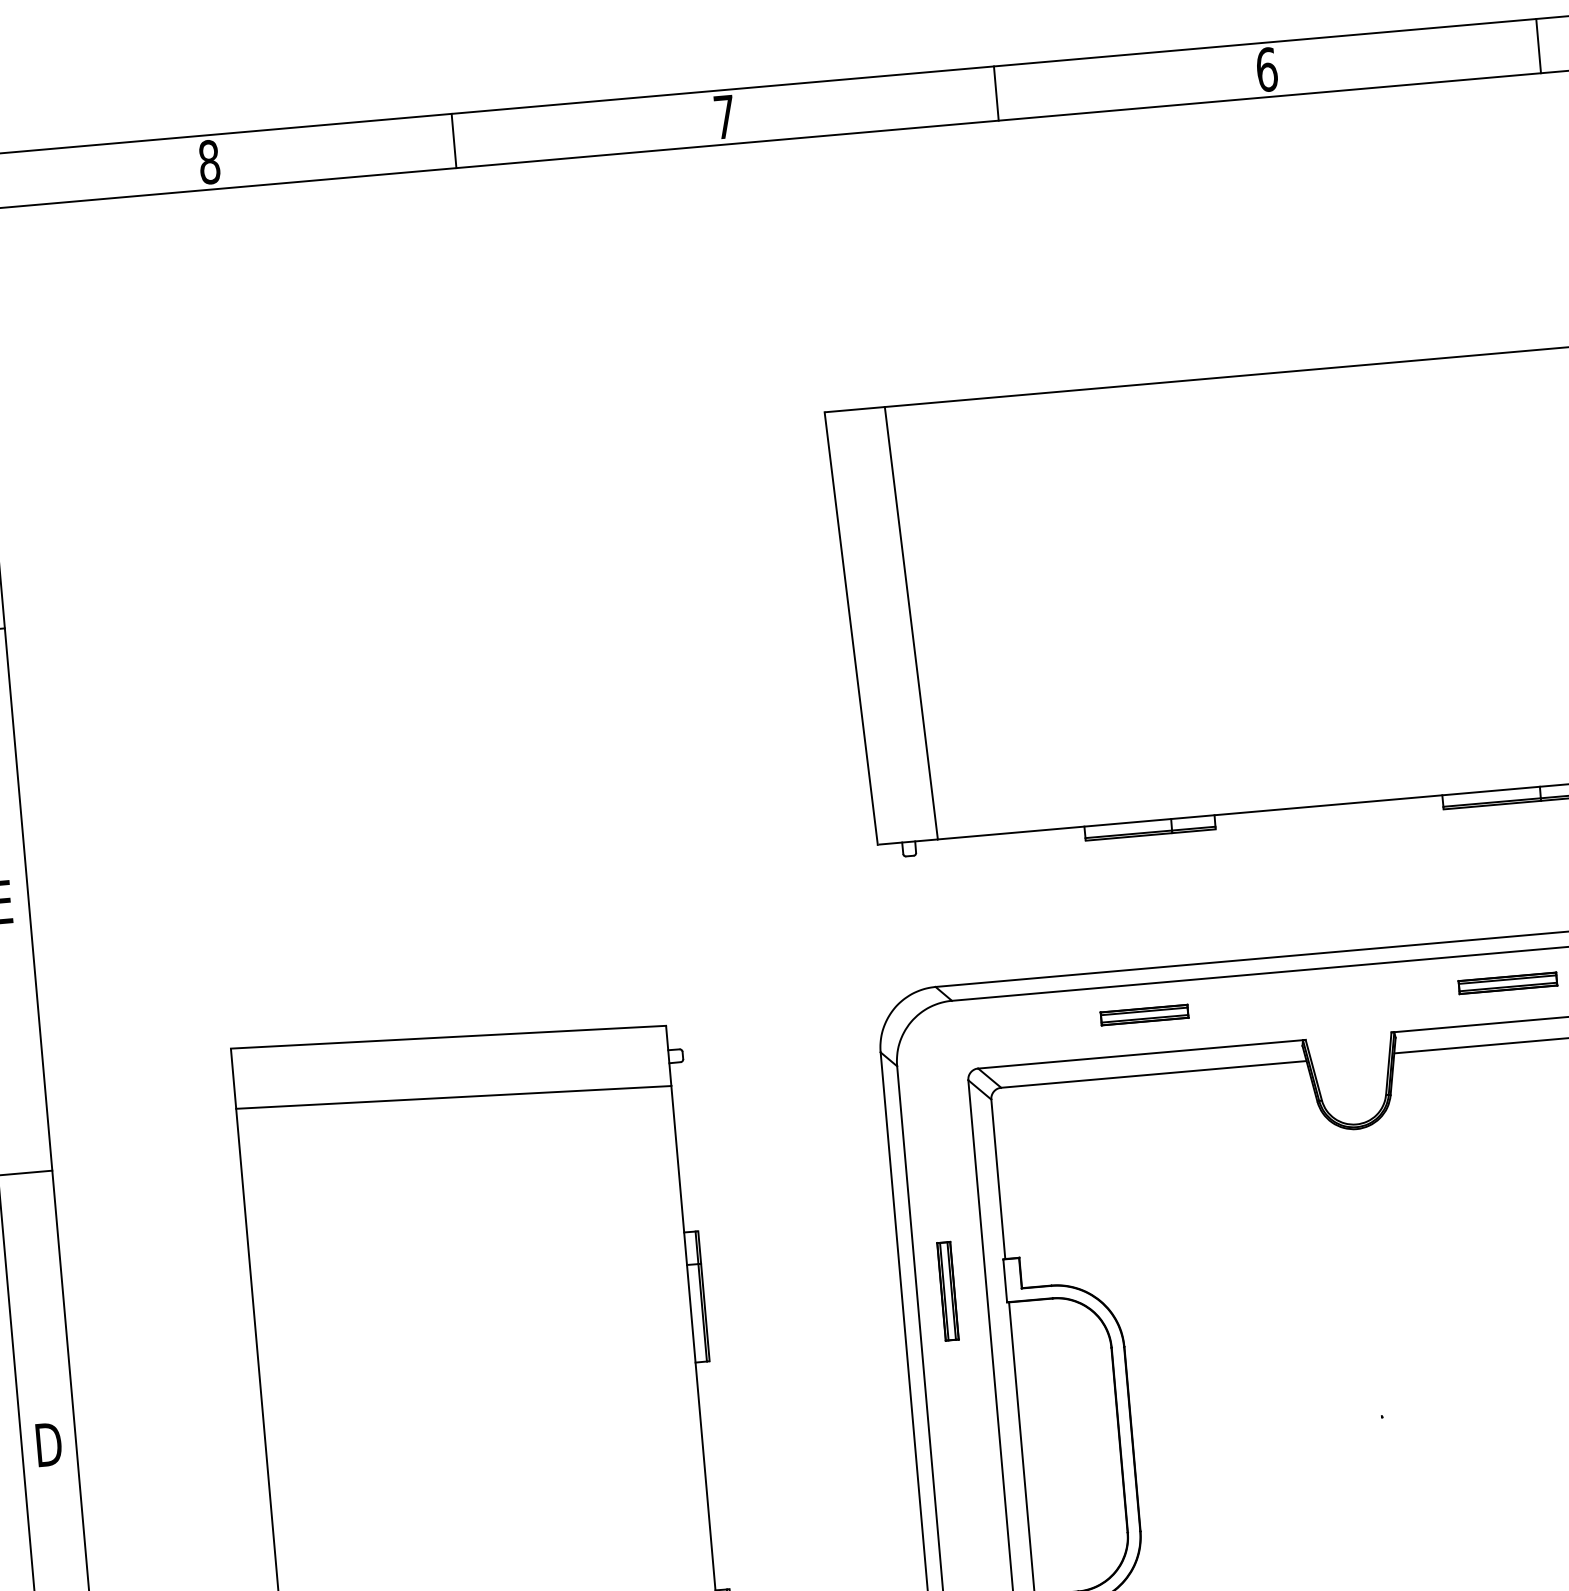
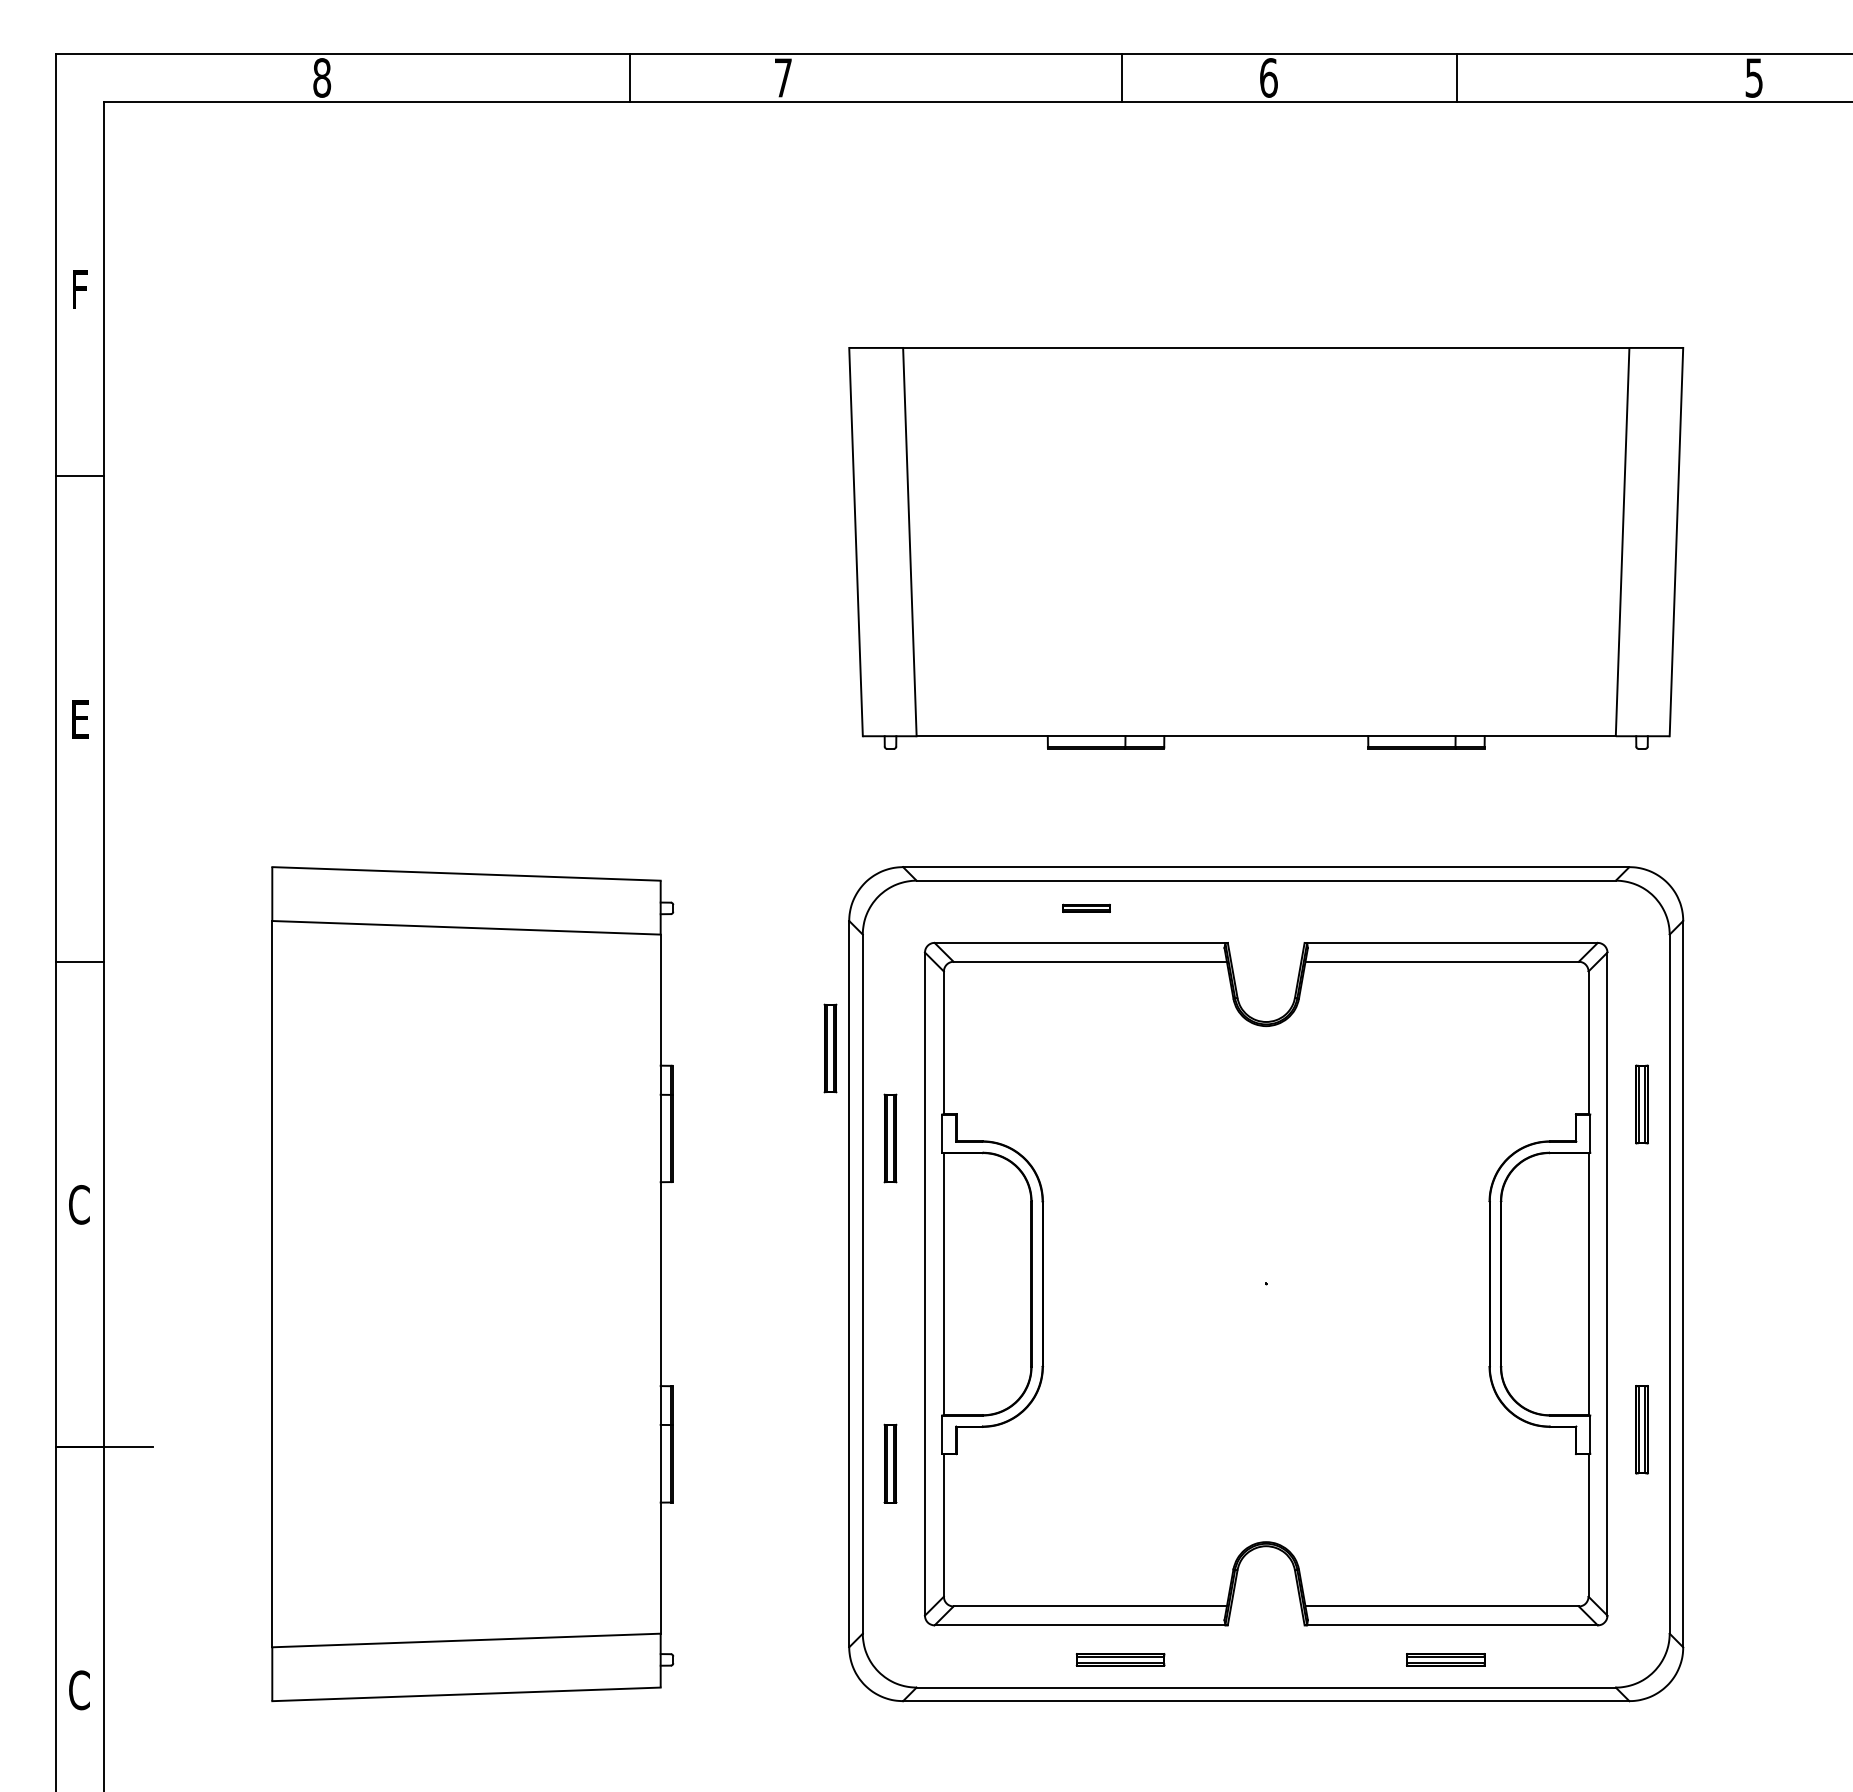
line: (1539, 45) -> (1457, 77), moved
line: (996, 92) -> (1121, 77), moved
line: (454, 140) -> (630, 77), moved
part: (1507, 983) -> (1411, 908), removed
part: (1144, 1015) -> (1086, 908), size x0.6
part: (872, 1196) -> (830, 1048), added
text: (48, 1444) -> (79, 1204), D -> C

